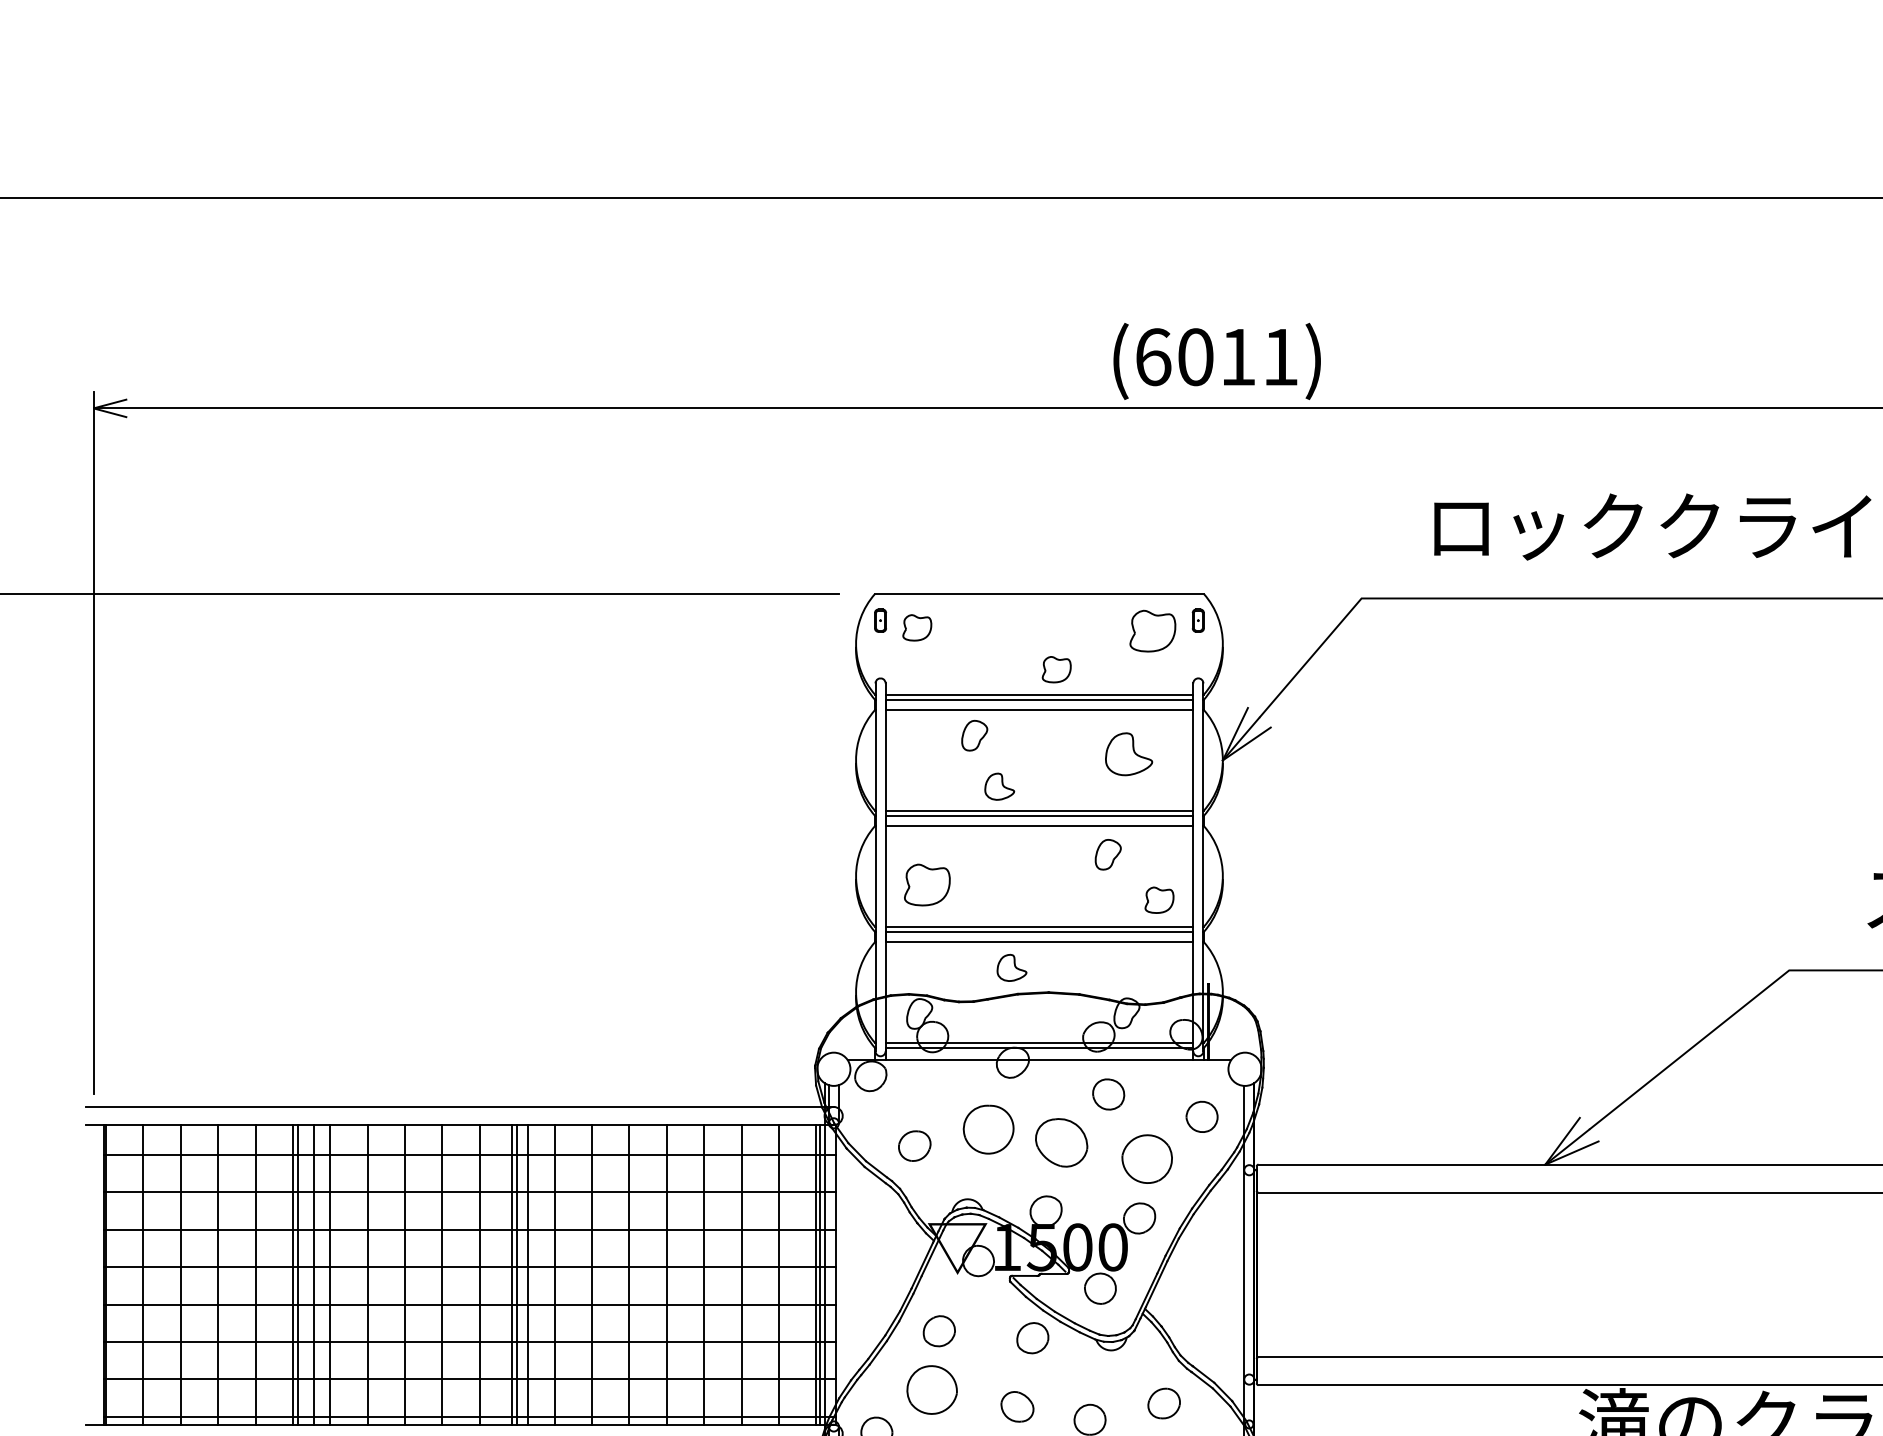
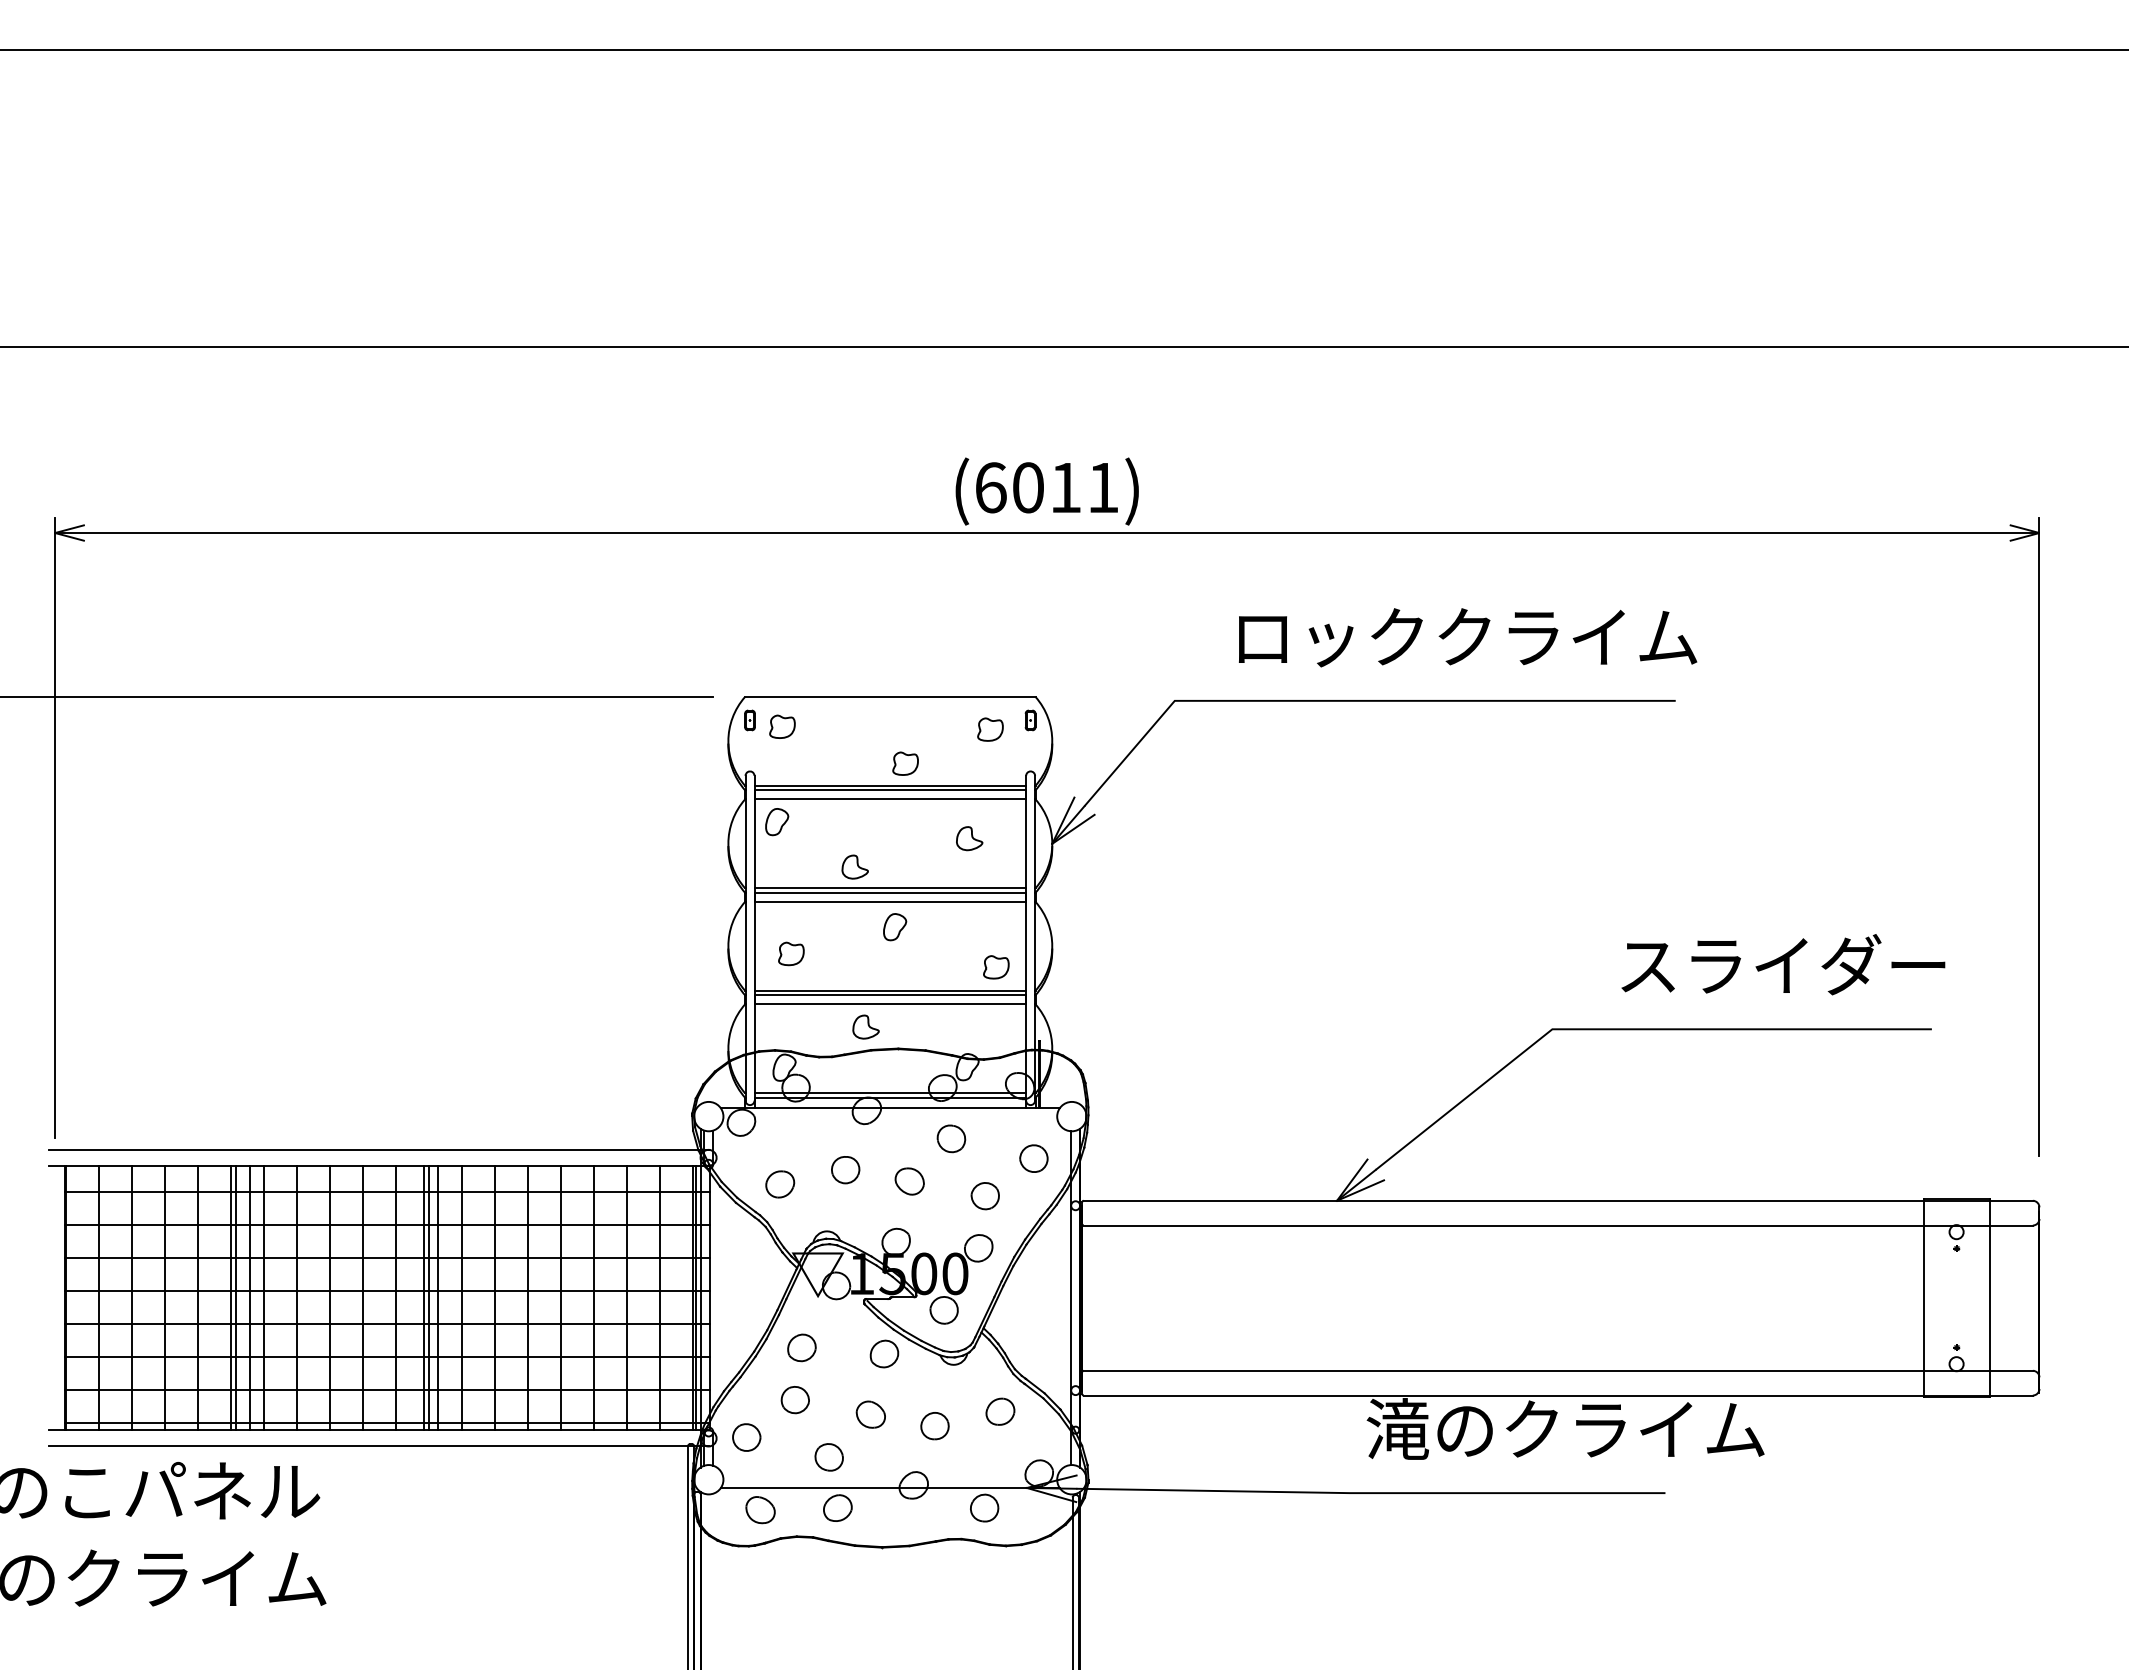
part: (1152, 630) -> (990, 729), size x0.62
part: (975, 736) -> (777, 822), moved
part: (1129, 754) -> (969, 838), size x0.62
part: (1108, 855) -> (895, 927), moved
part: (927, 884) -> (791, 953), size x0.62
part: (988, 1130) -> (845, 1170), size x0.62
part: (1061, 1142) -> (909, 1181), size x0.62
part: (1146, 1159) -> (984, 1196), size x0.62
part: (930, 1390) -> (794, 1400), size x0.62

